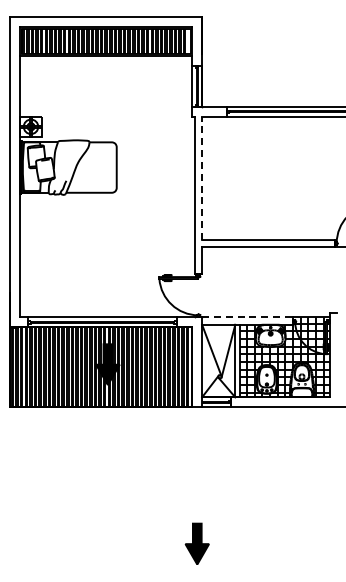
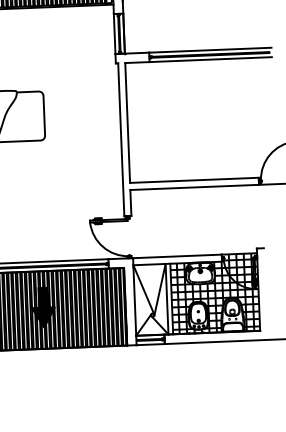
line: (202, 178) -> (128, 123), dashed -> solid
line: (247, 317) -> (177, 256), dashed -> solid

